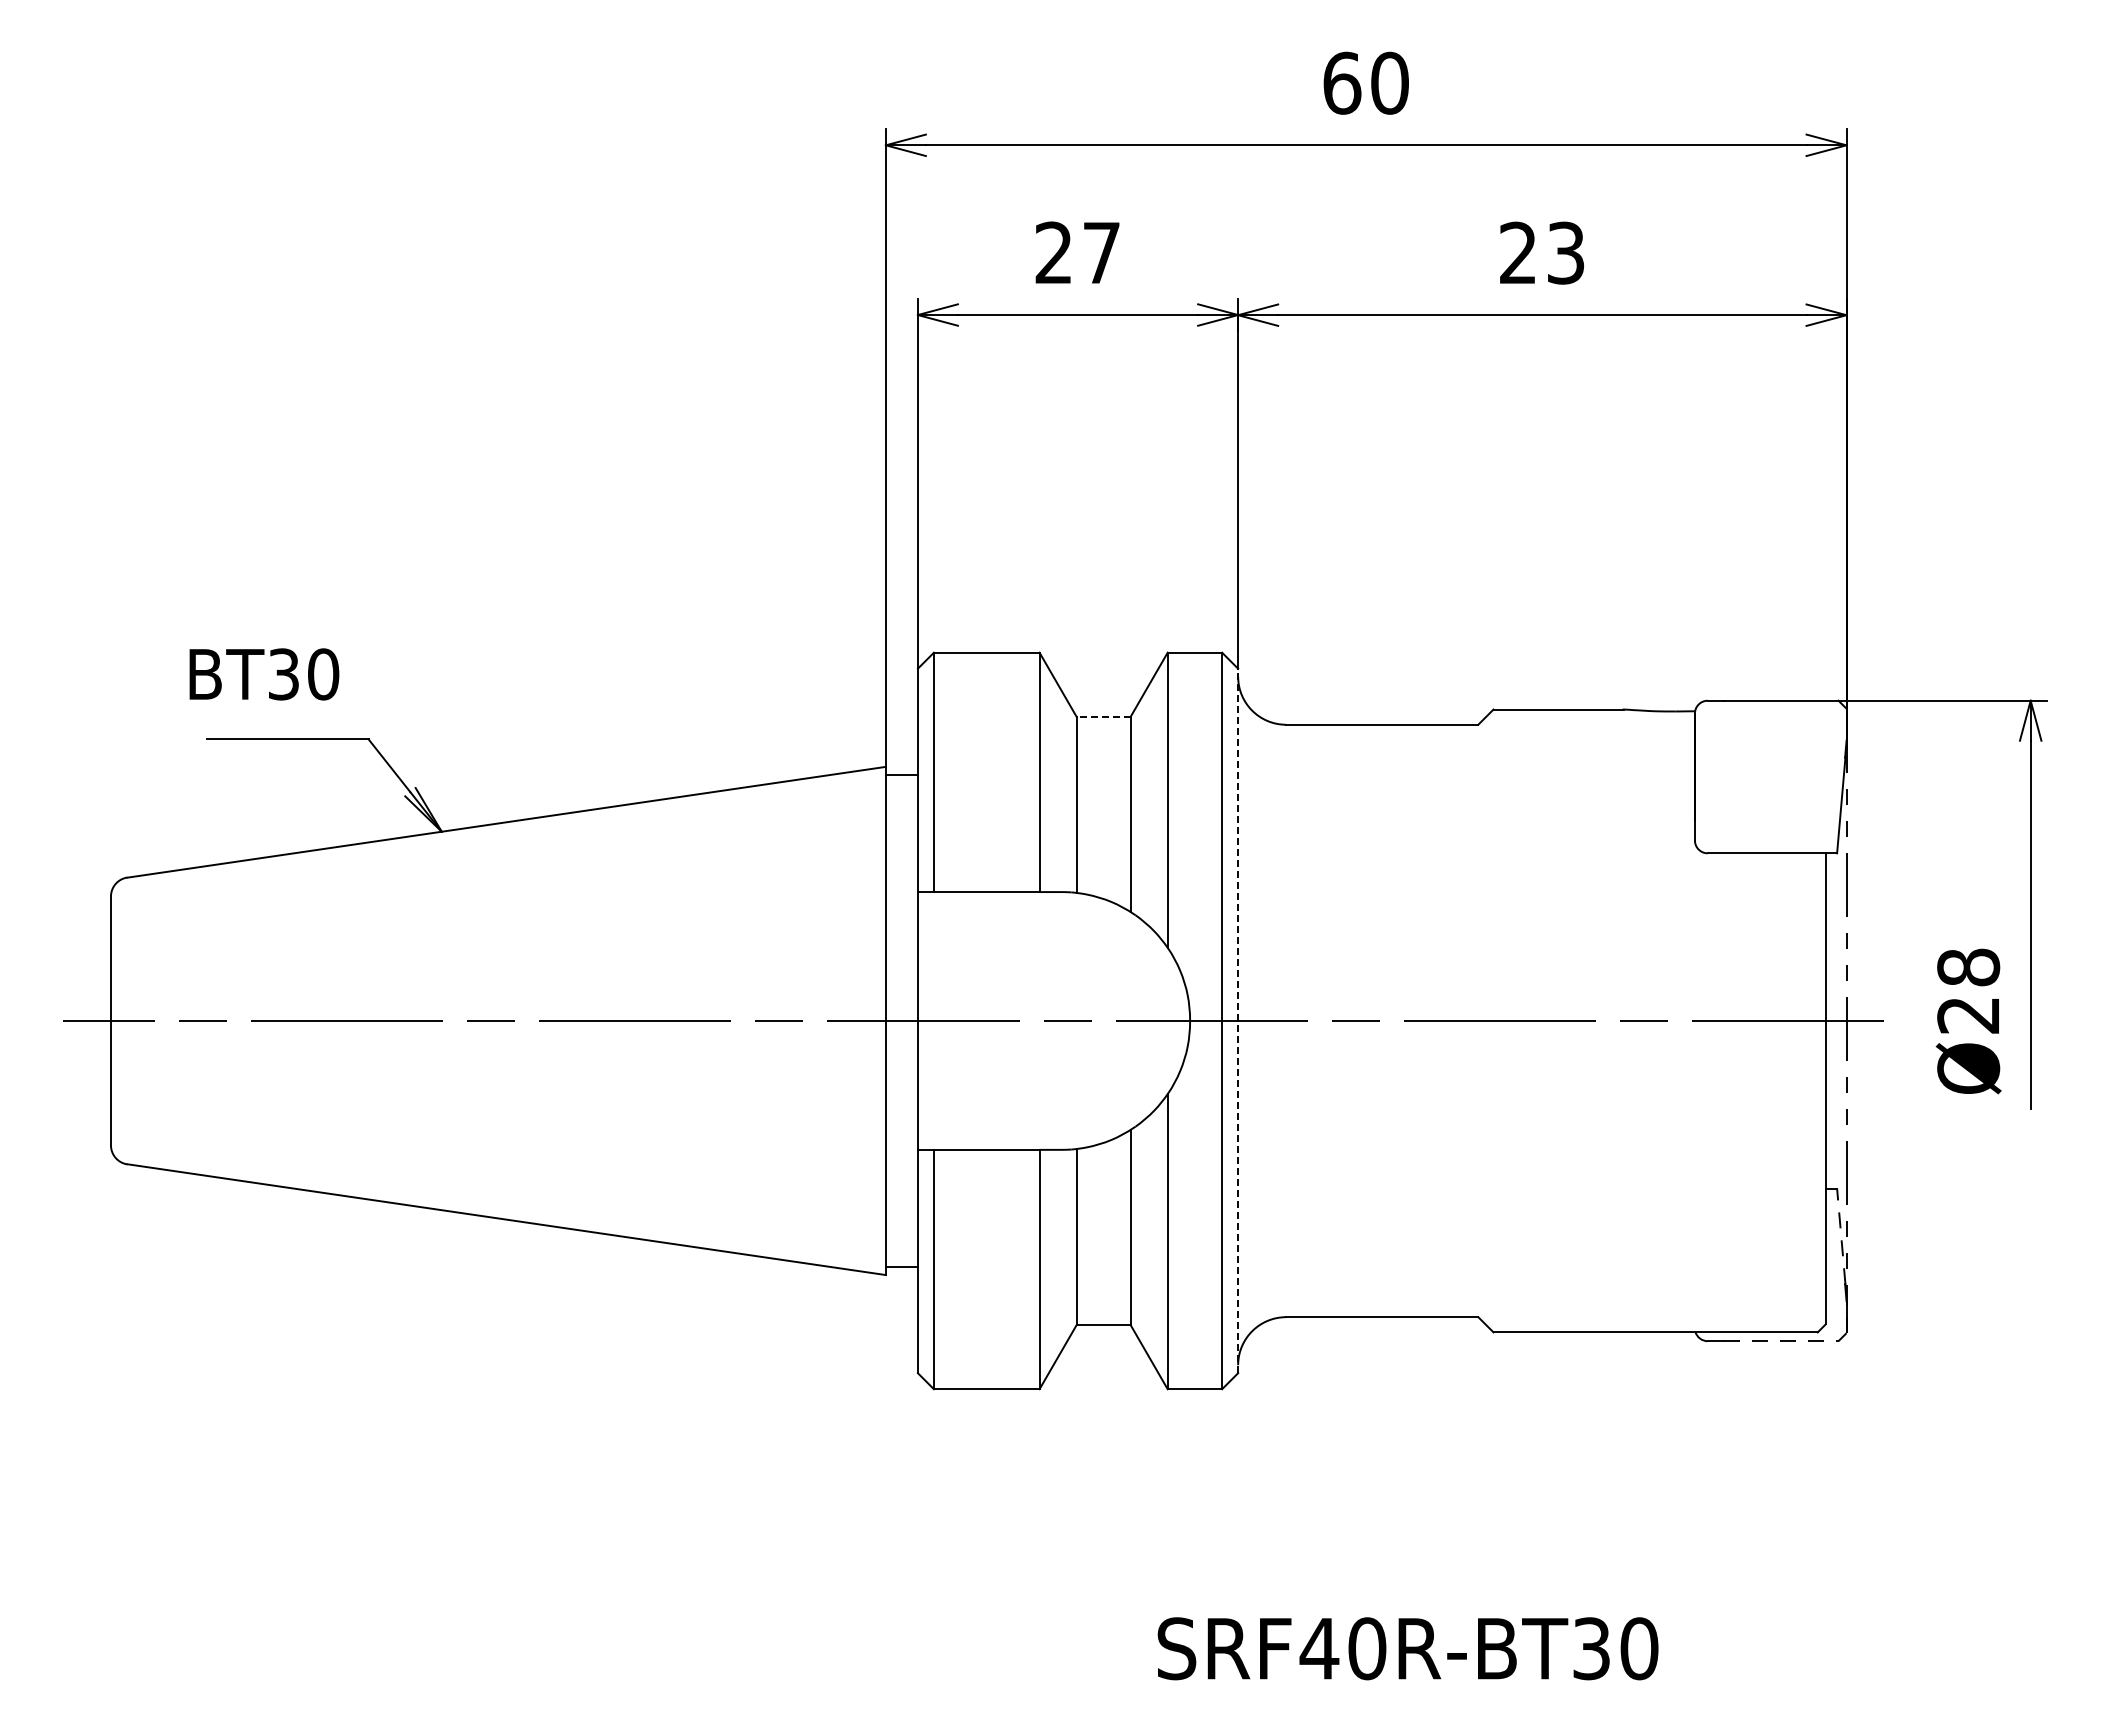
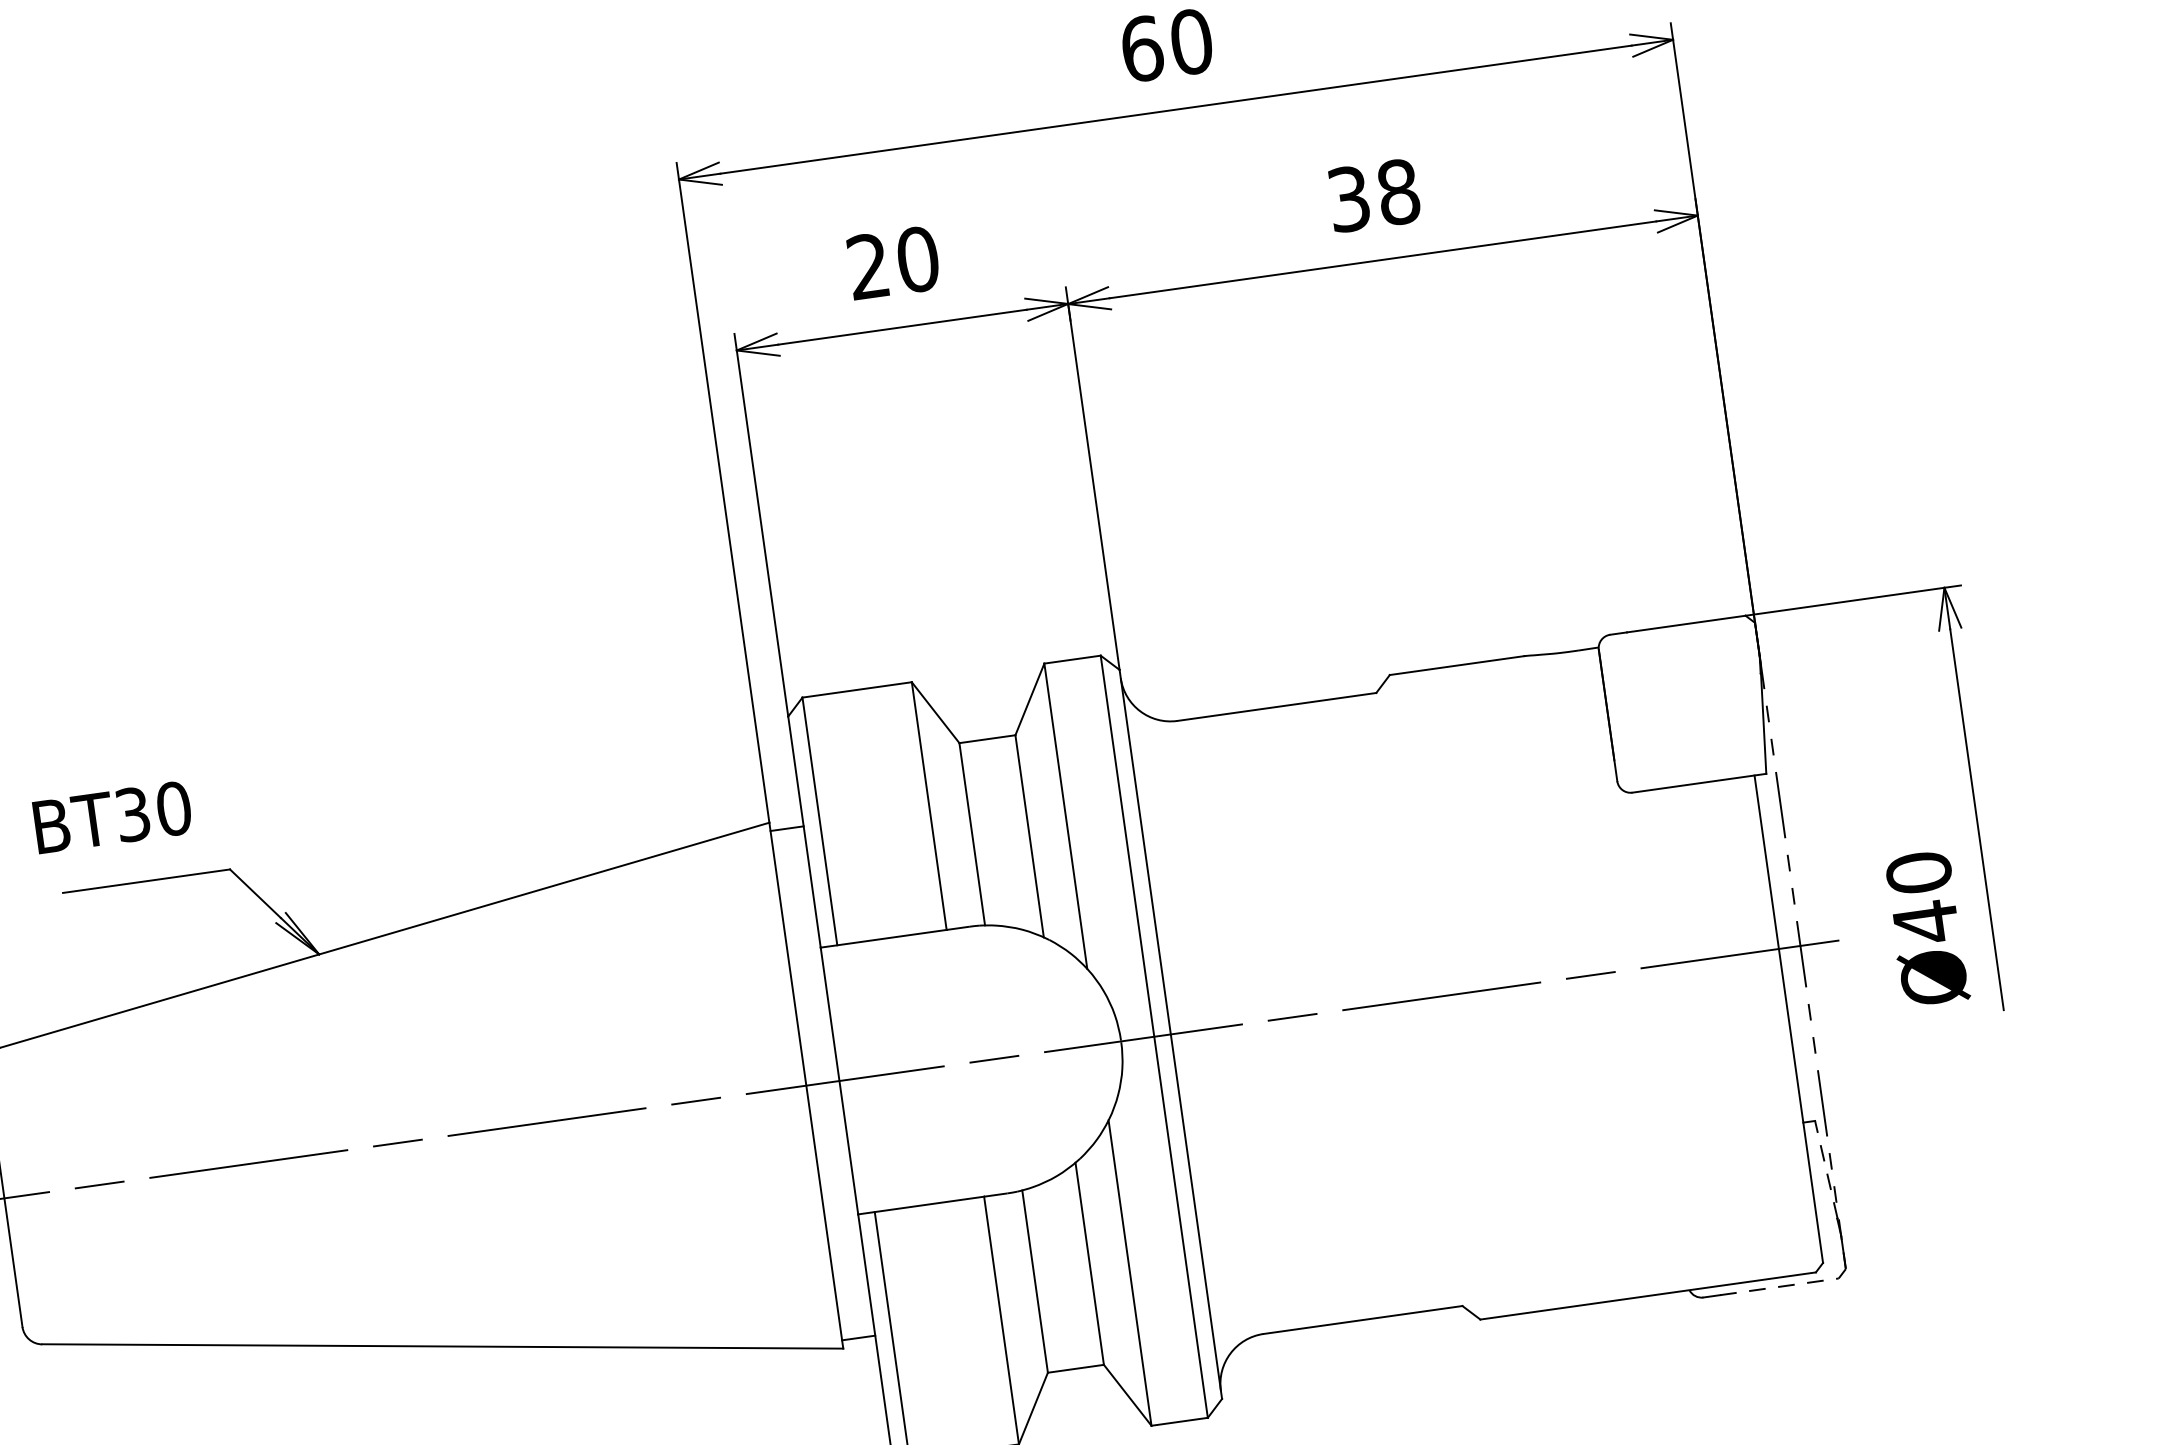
text: (1101, 252) -> (917, 259), 27 -> 20
text: (1542, 252) -> (1374, 194), 23 -> 38
line: (1103, 716) -> (987, 738), dashed -> solid
text: (1968, 991) -> (1922, 897), Ø28 -> Ø40
line: (1238, 1020) -> (1171, 1033), dashed -> solid

